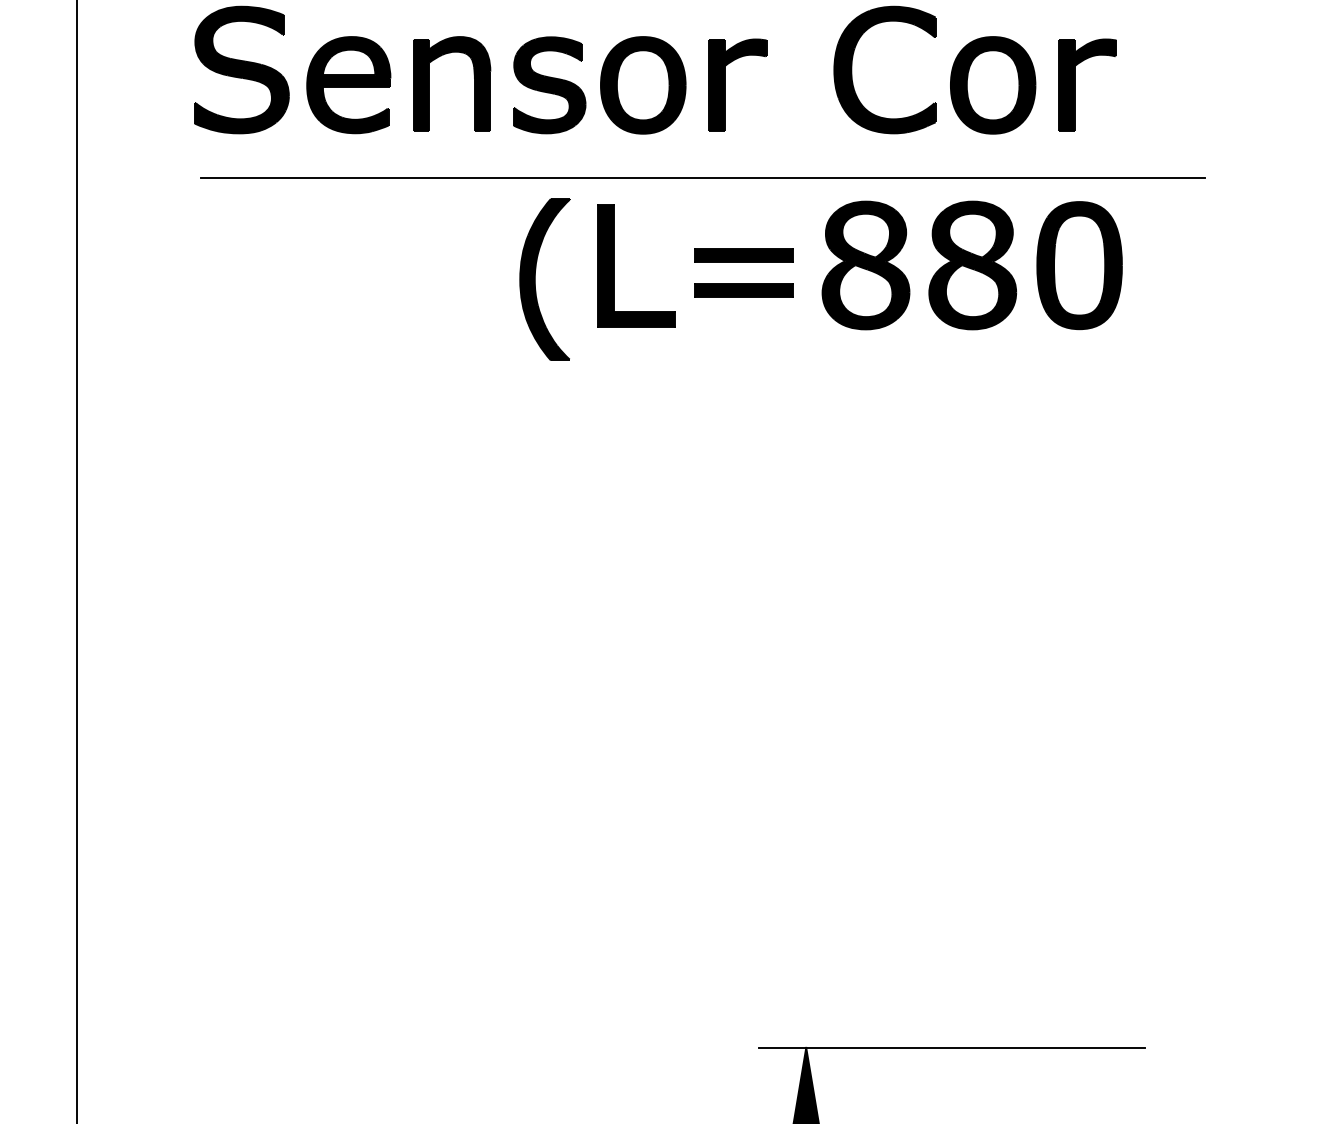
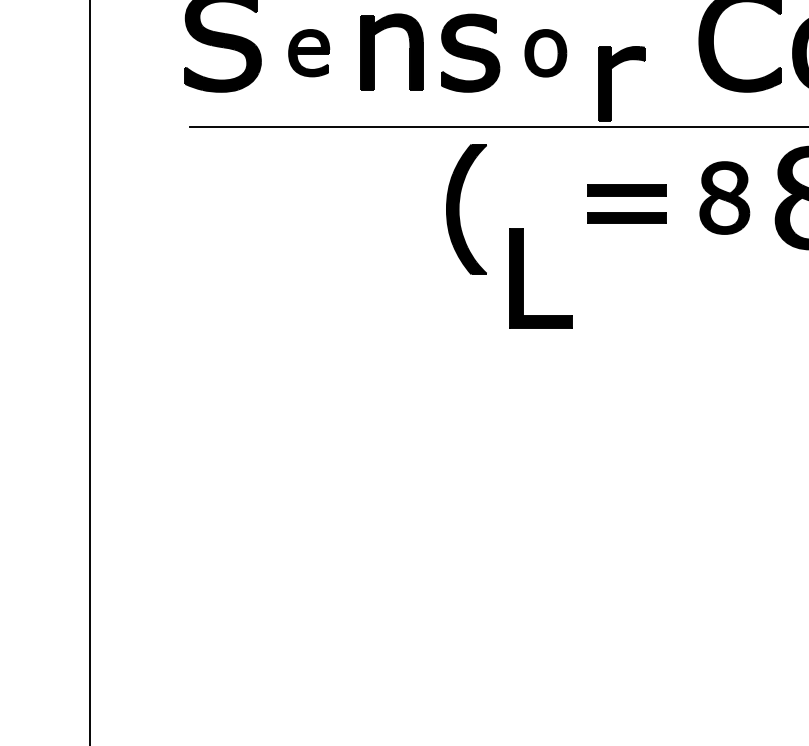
part: (725, 84) -> (611, 83), moved
part: (348, 85) -> (308, 53), size x0.6
part: (643, 85) -> (545, 53), size x0.6
part: (614, 265) -> (522, 278), moved
part: (865, 265) -> (724, 198), size x0.7

